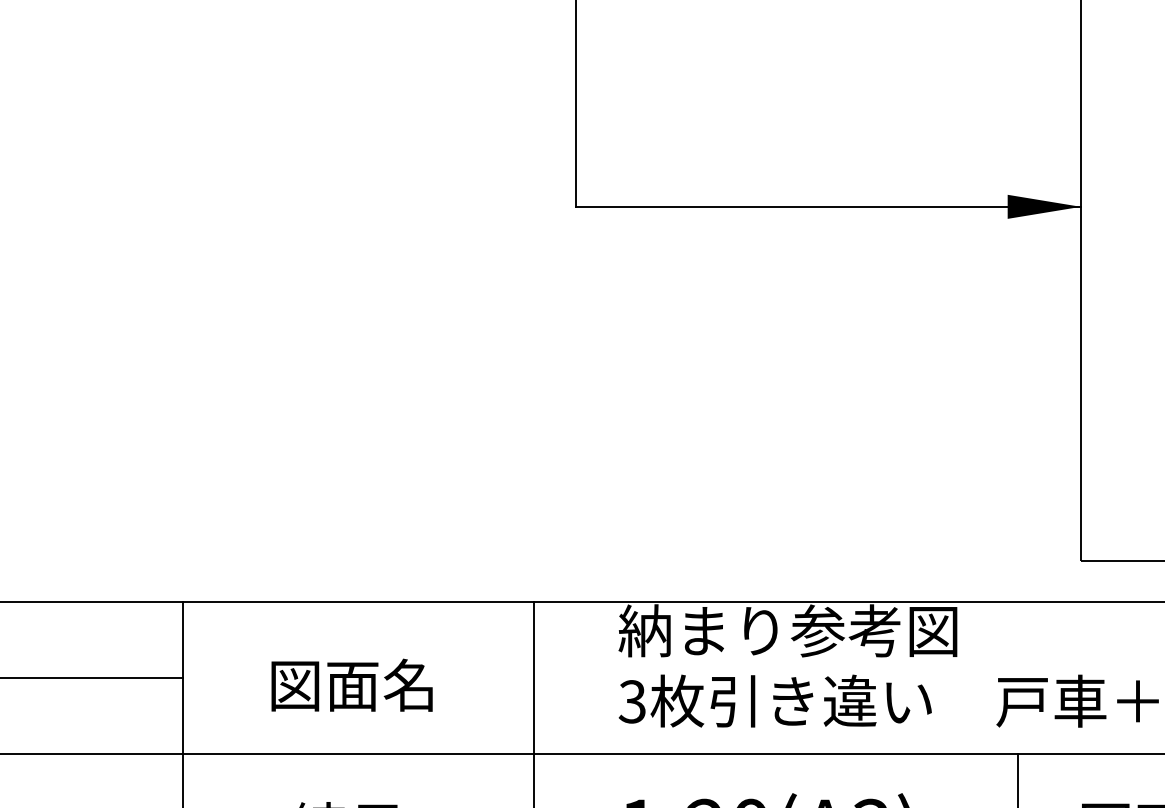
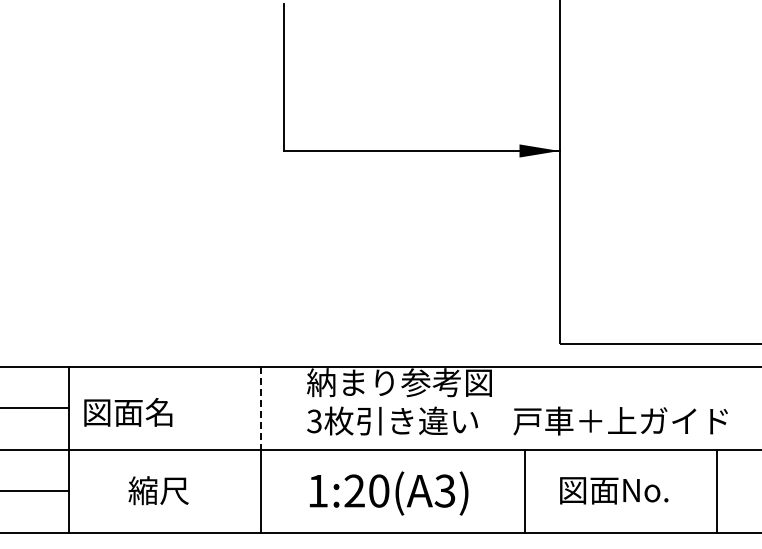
line: (533, 678) -> (260, 408), solid -> dashed
text: (352, 685) -> (128, 412), moved

